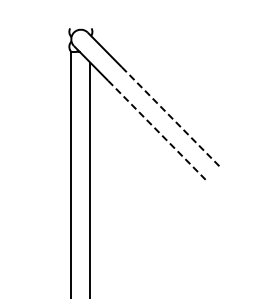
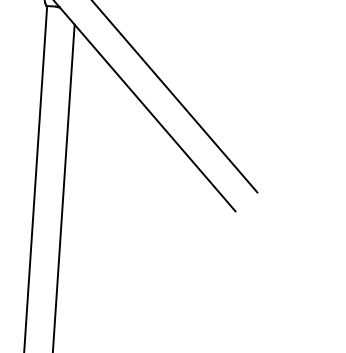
line: (170, 116) -> (189, 113), dashed -> solid
line: (157, 130) -> (168, 132), dashed -> solid

